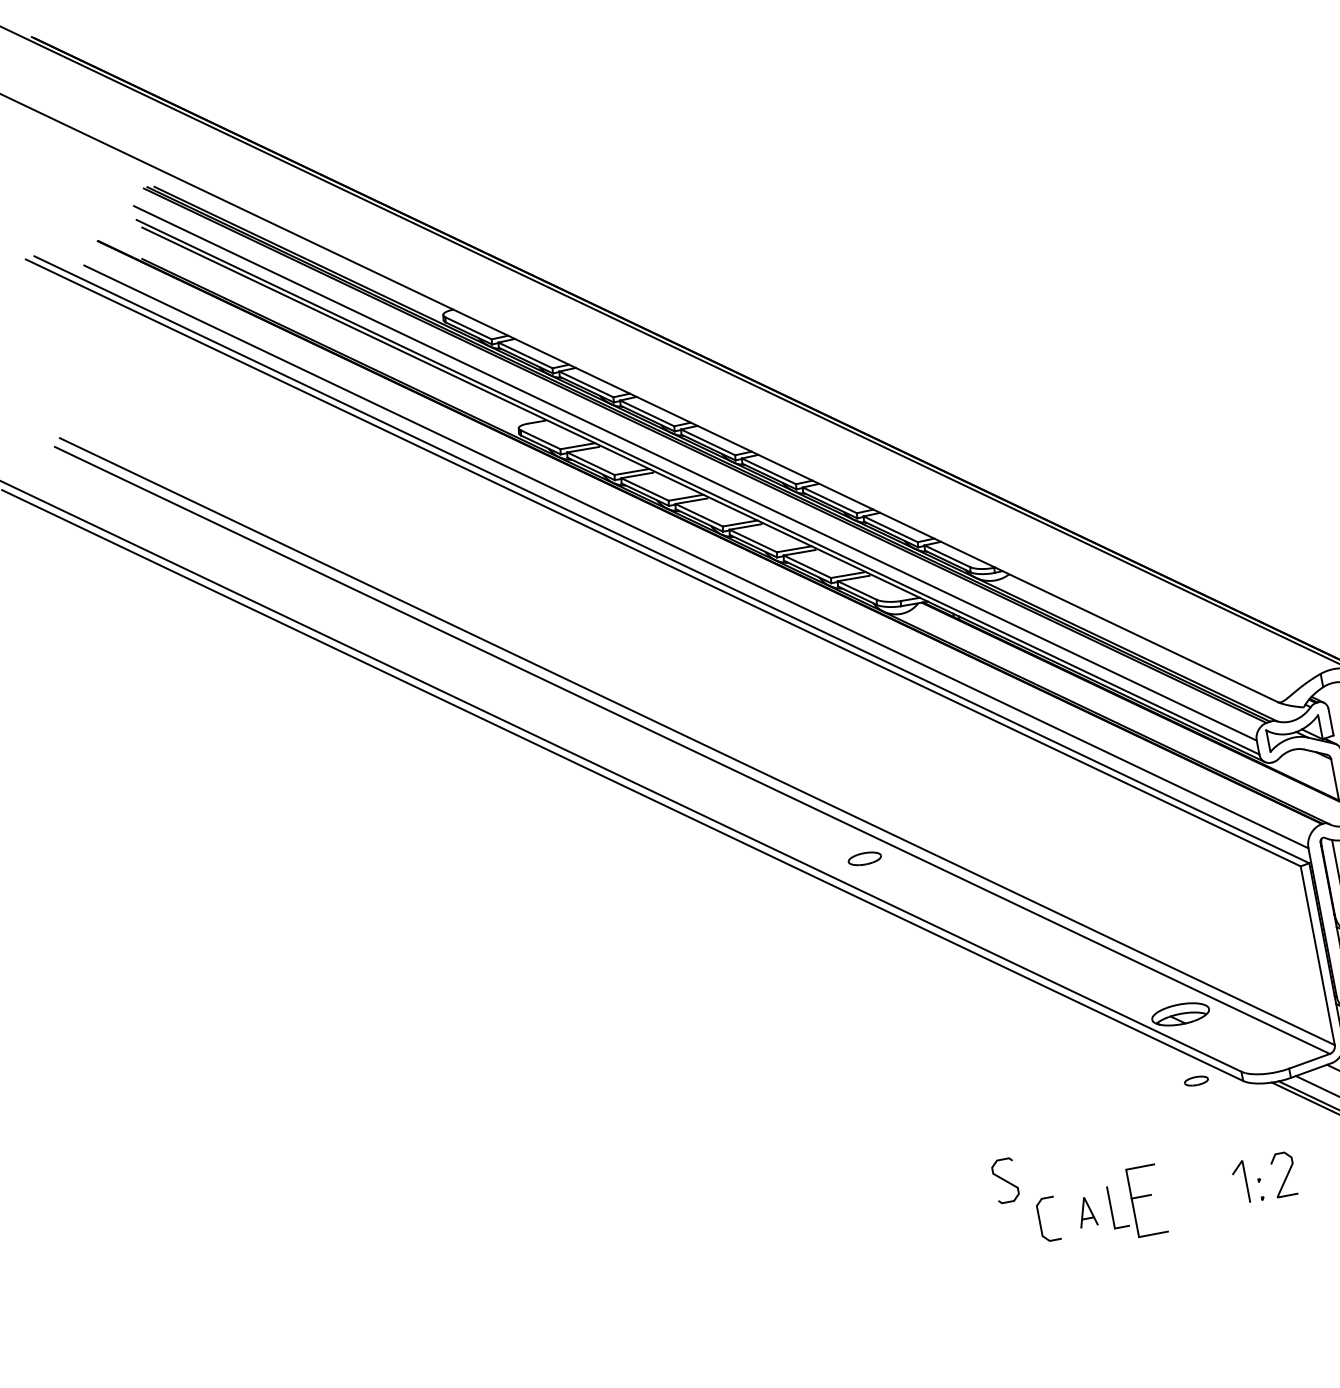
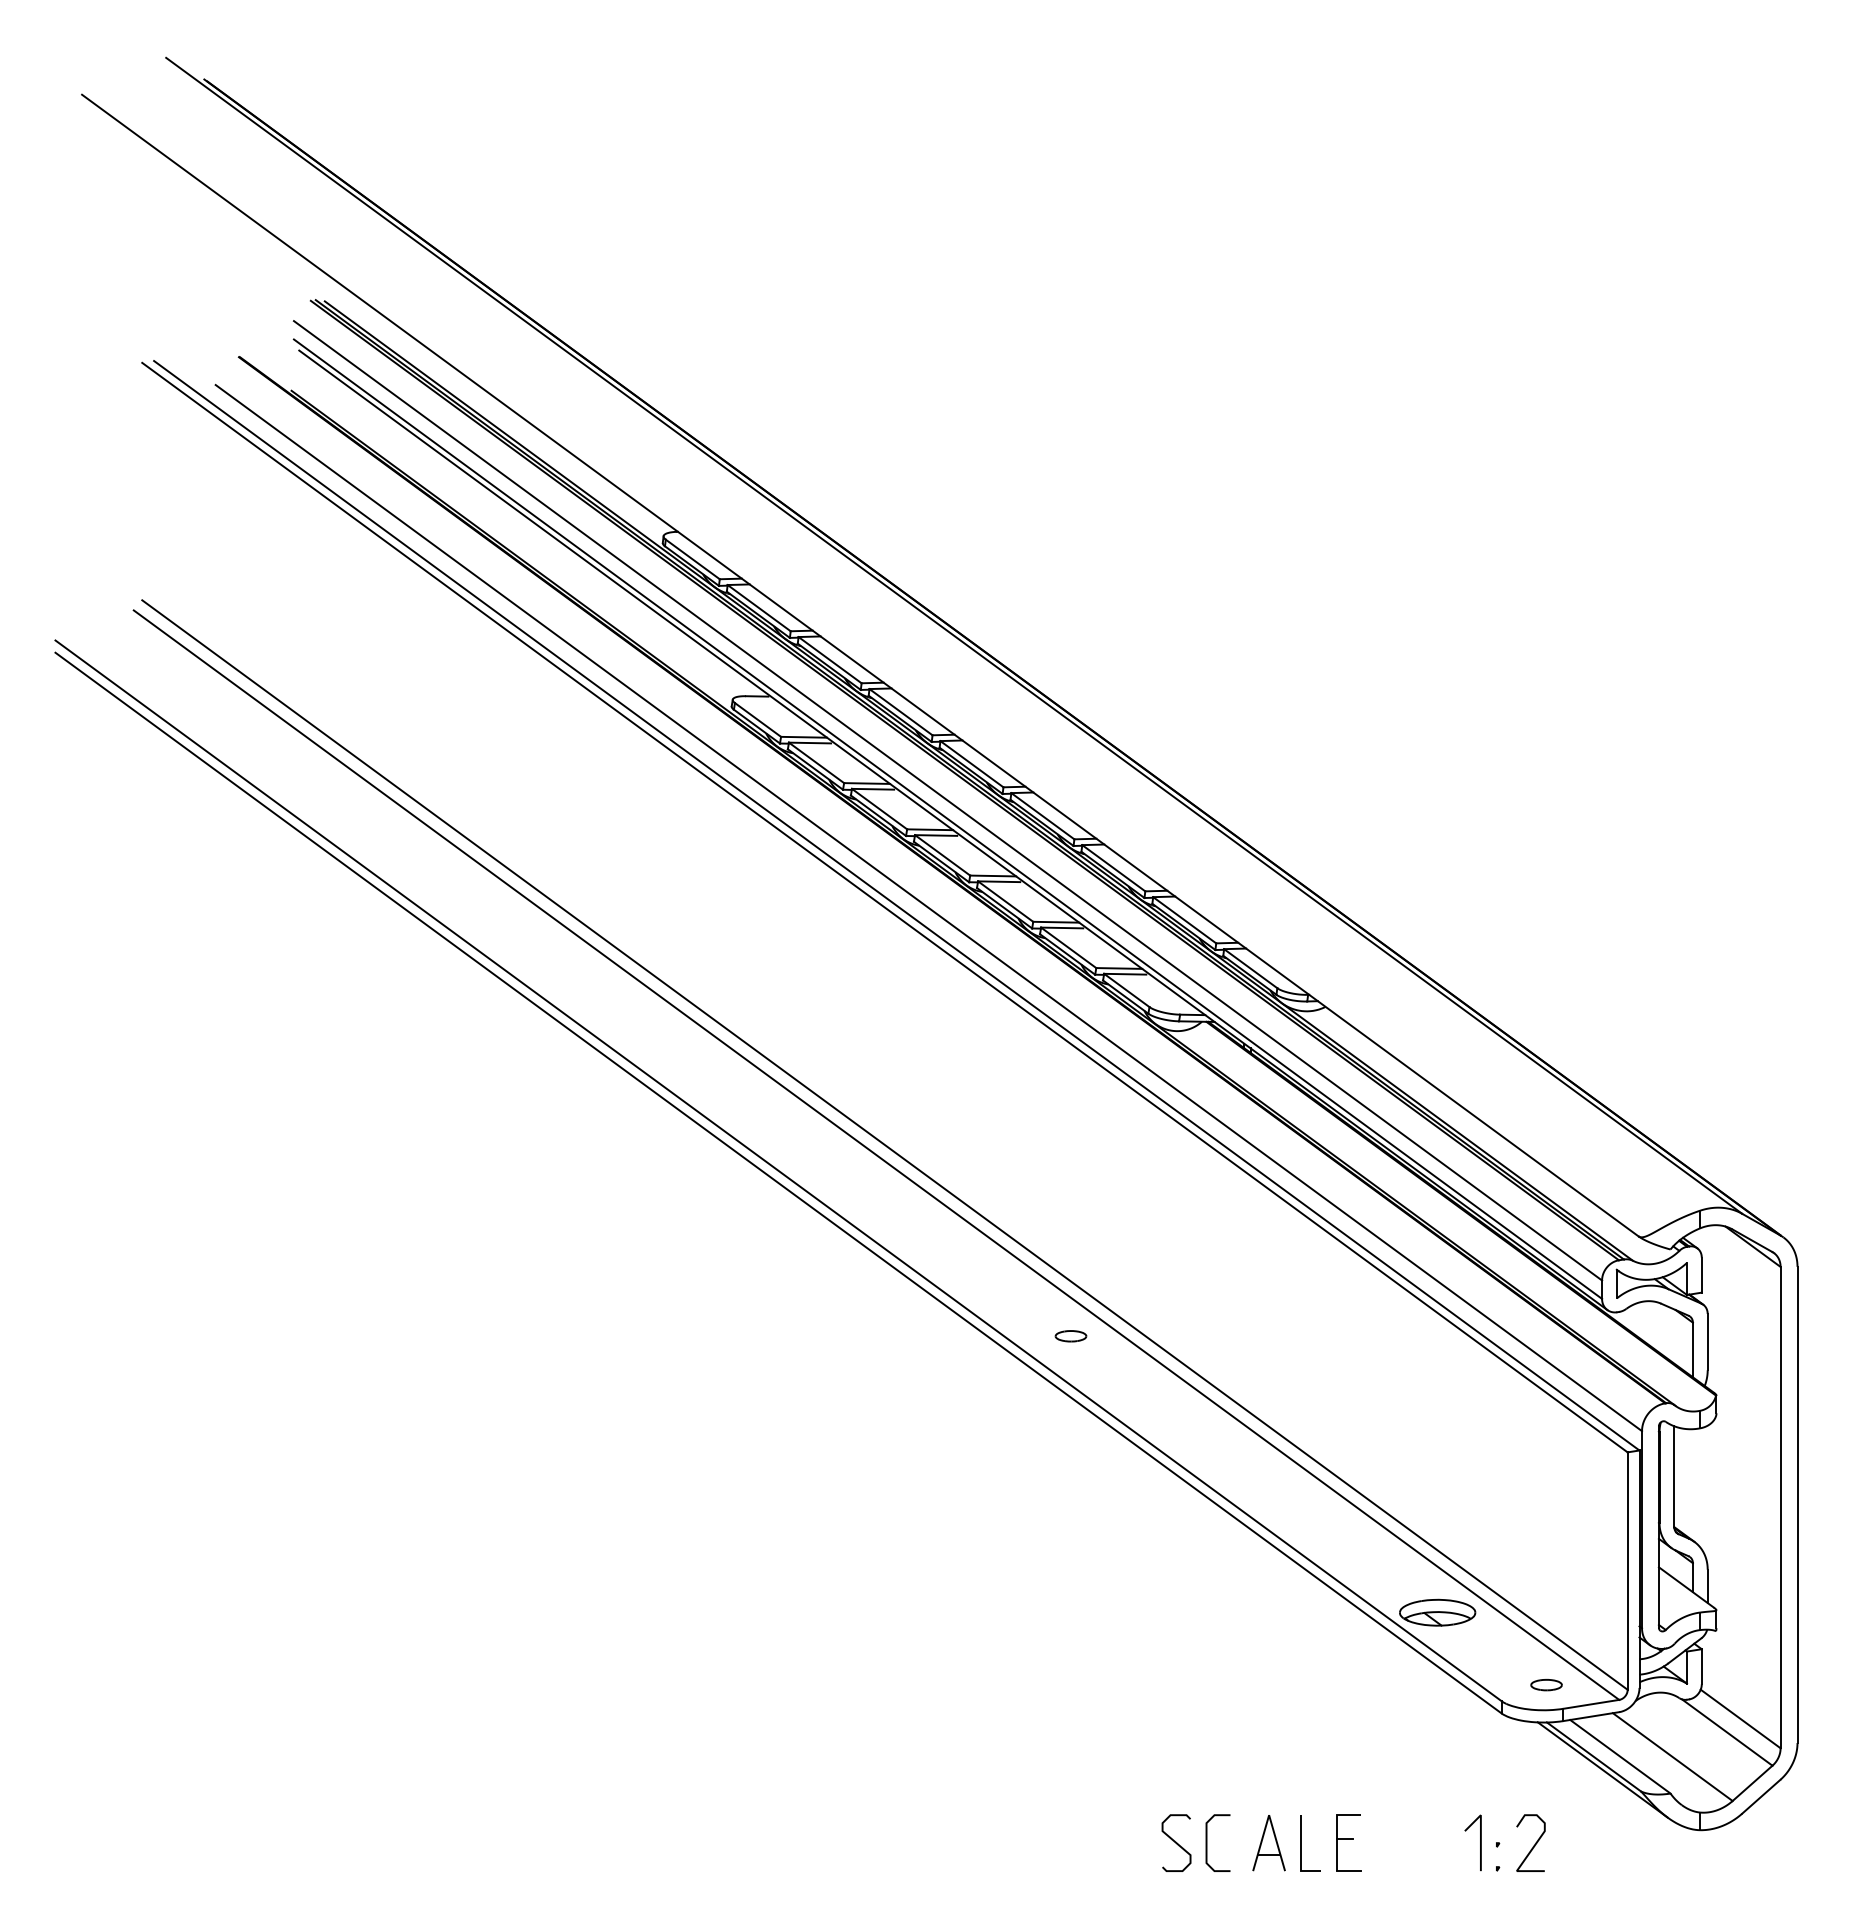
part: (864, 859) -> (1070, 1336), size x0.71
part: (1196, 1081) -> (1546, 1685), moved
curve: (1005, 1180) -> (1176, 1842), moved
part: (1146, 1200) -> (1348, 1842), size x0.62
part: (1086, 1212) -> (1268, 1843), size x1.43

